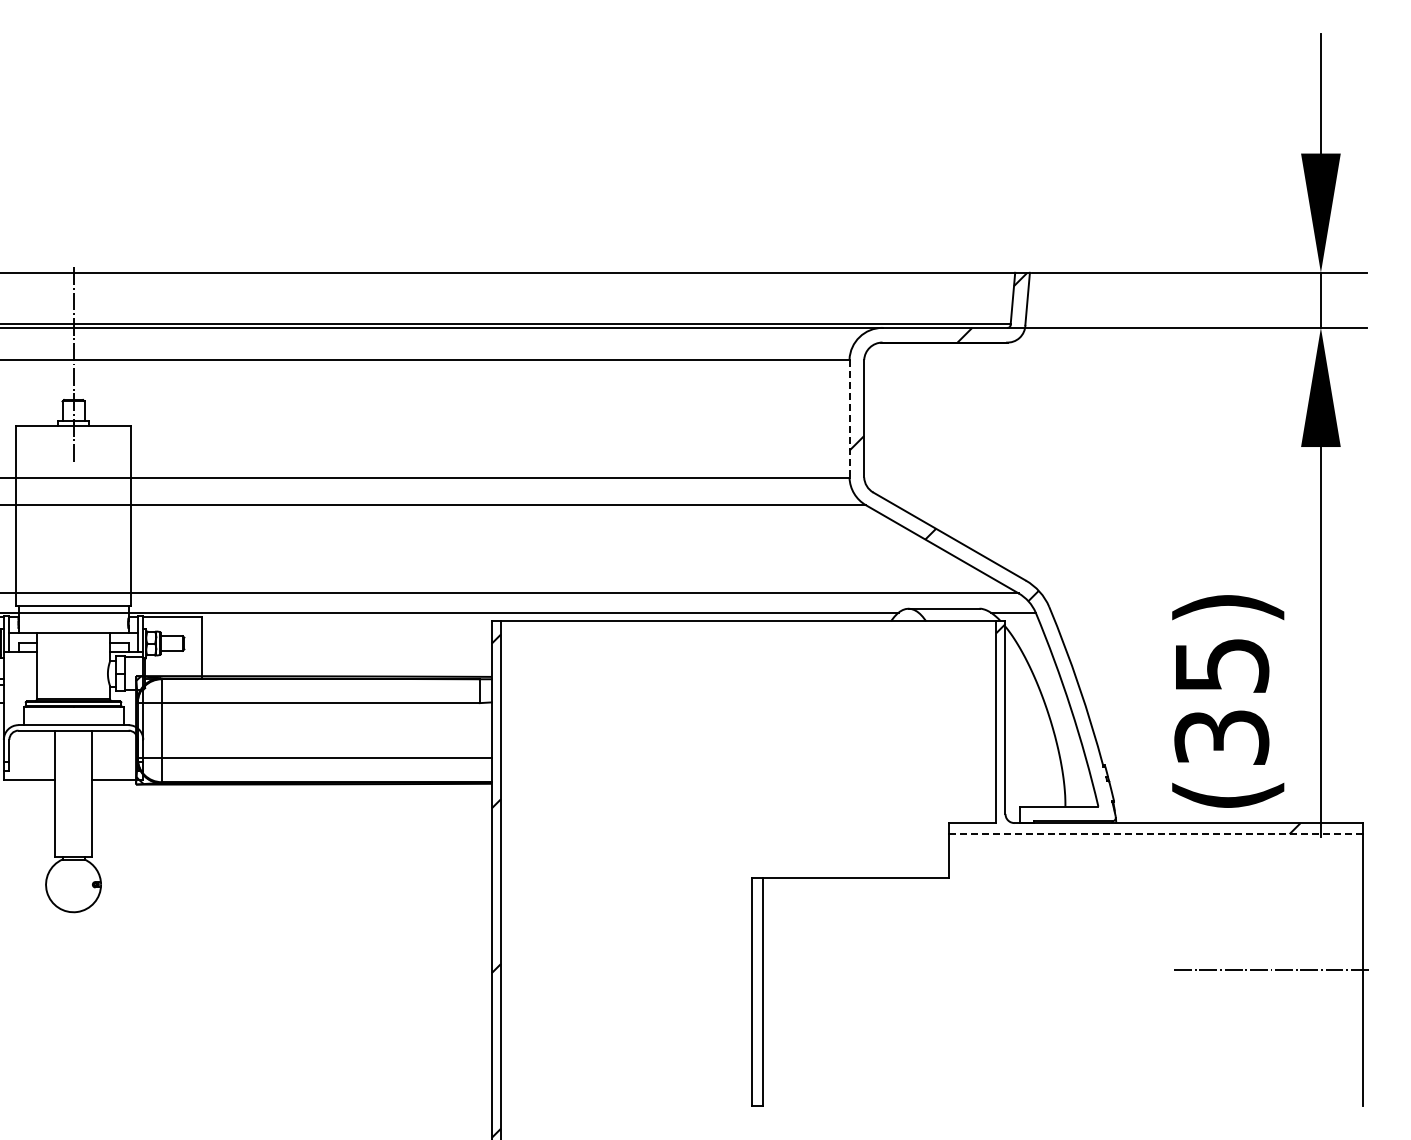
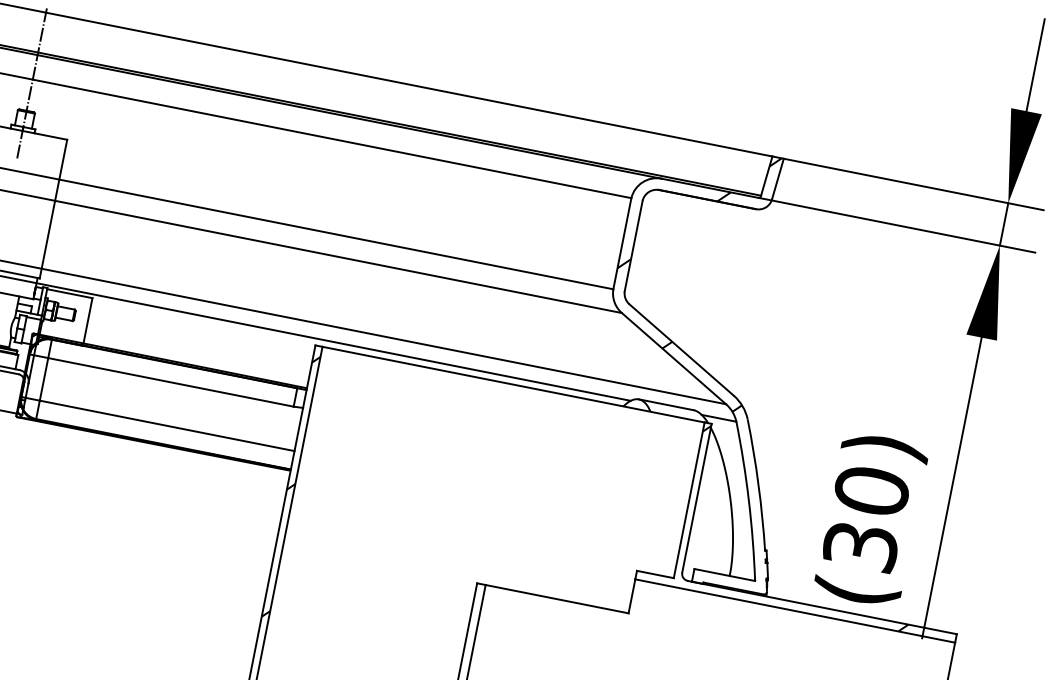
line: (849, 419) -> (622, 244), dashed -> solid
text: (1221, 665) -> (871, 490), (35) -> (30)
line: (1156, 834) -> (795, 611), dashed -> solid

